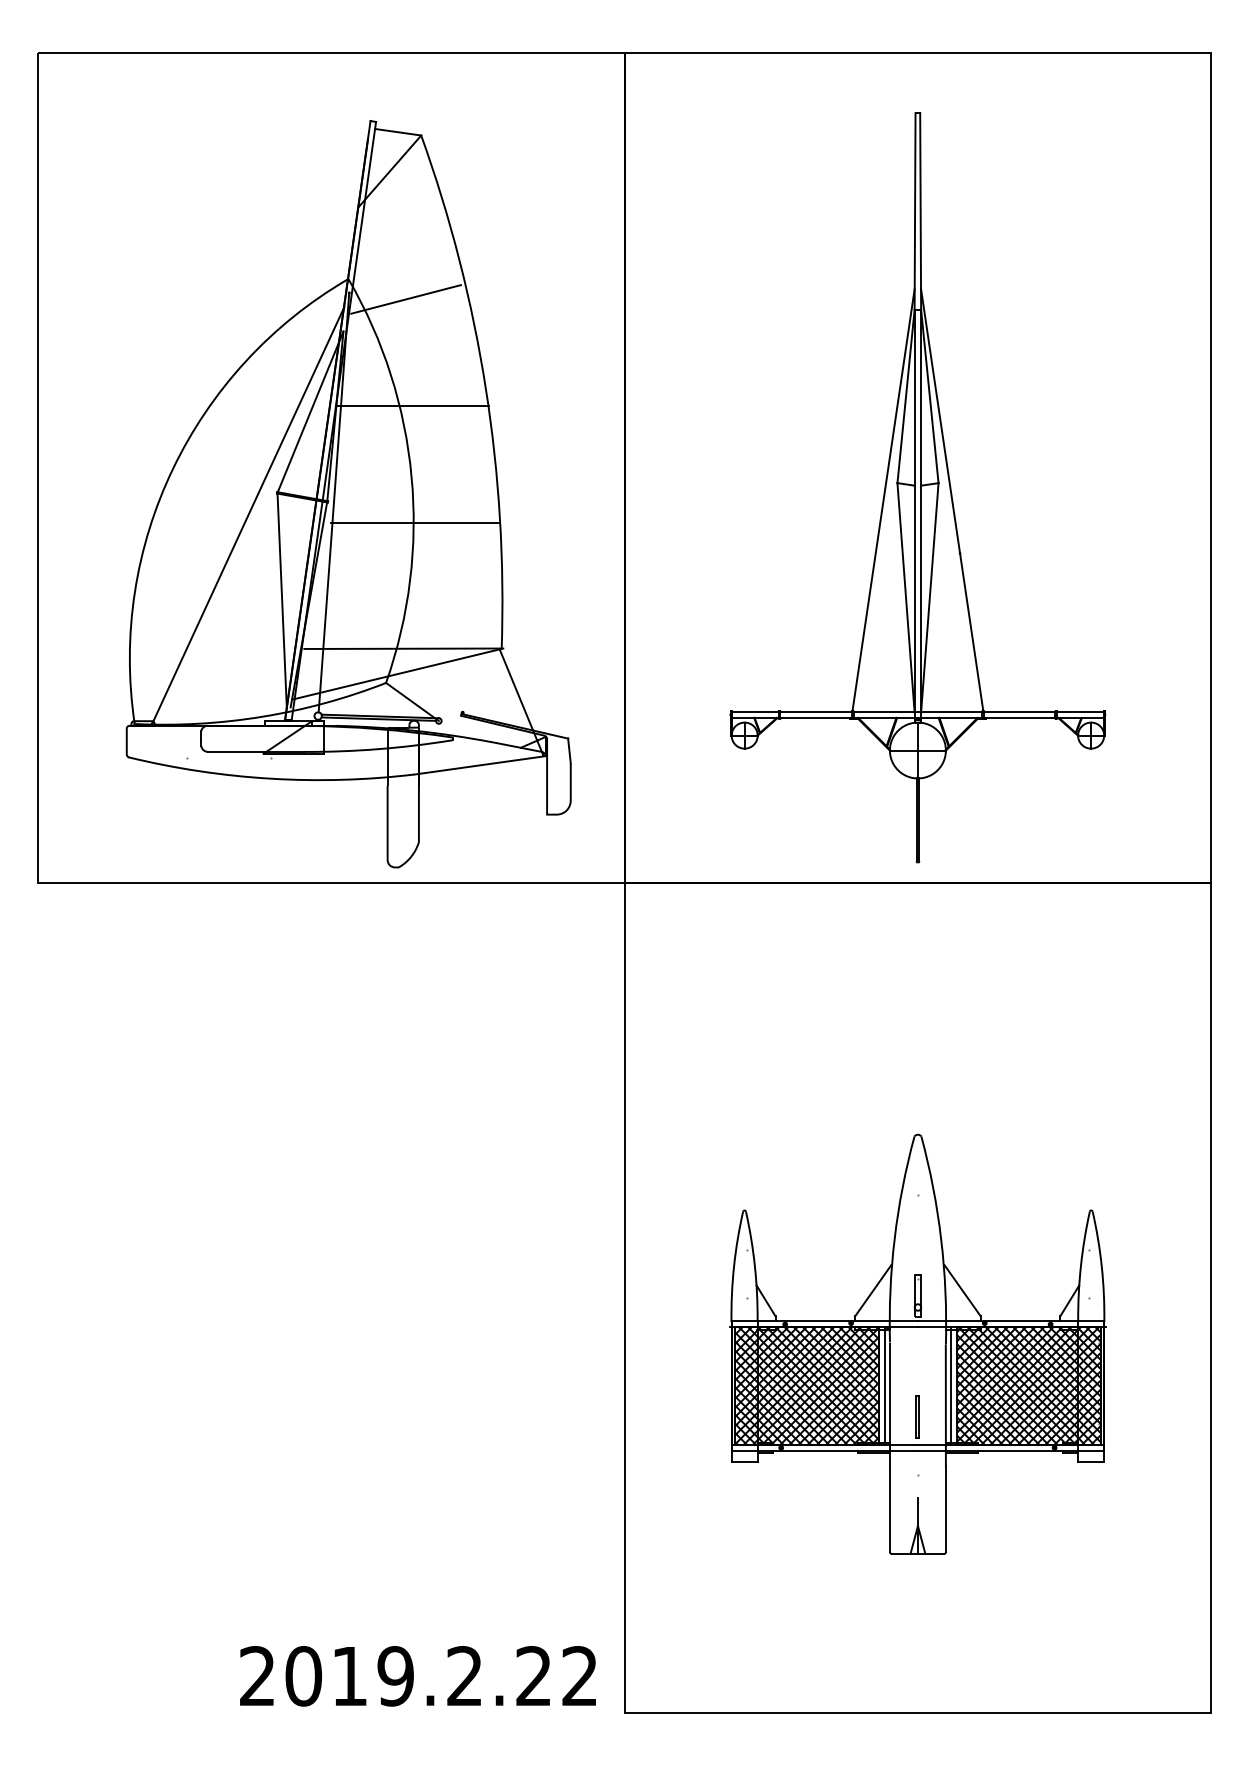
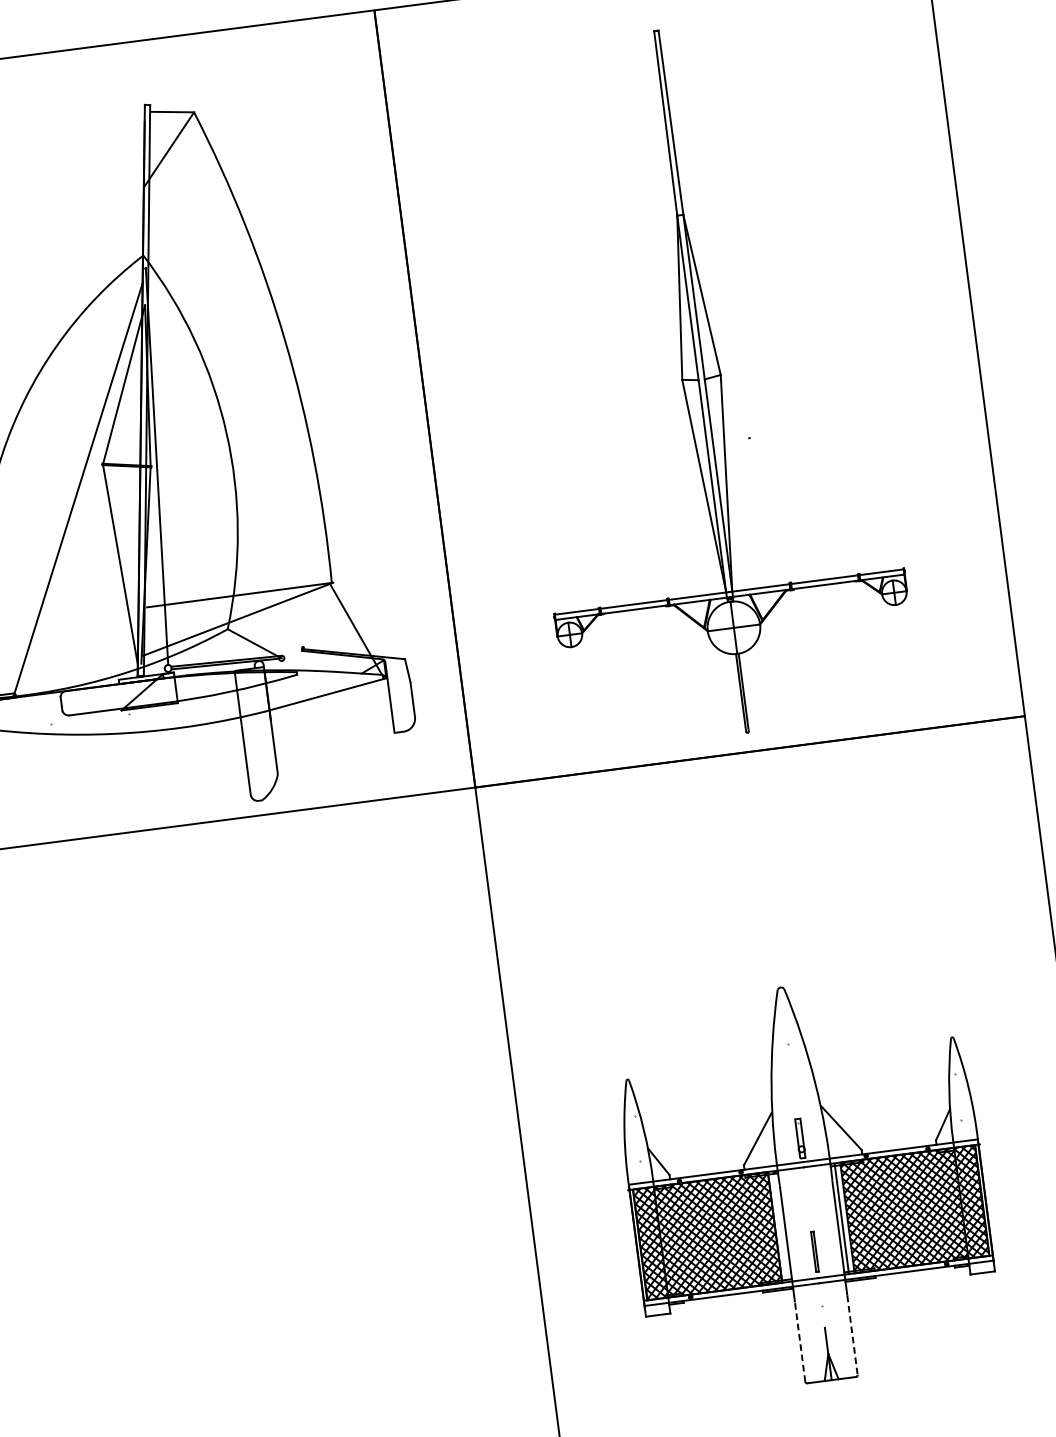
line: (405, 299) -> (199, 267), removed
line: (411, 406) -> (217, 367), removed
line: (883, 499) -> (671, 396), removed
line: (952, 499) -> (735, 388), removed
line: (415, 523) -> (235, 476), removed
line: (885, 1386) -> (780, 1227), removed
line: (890, 1509) -> (800, 1341), solid -> dashed
line: (945, 1510) -> (852, 1336), solid -> dashed

